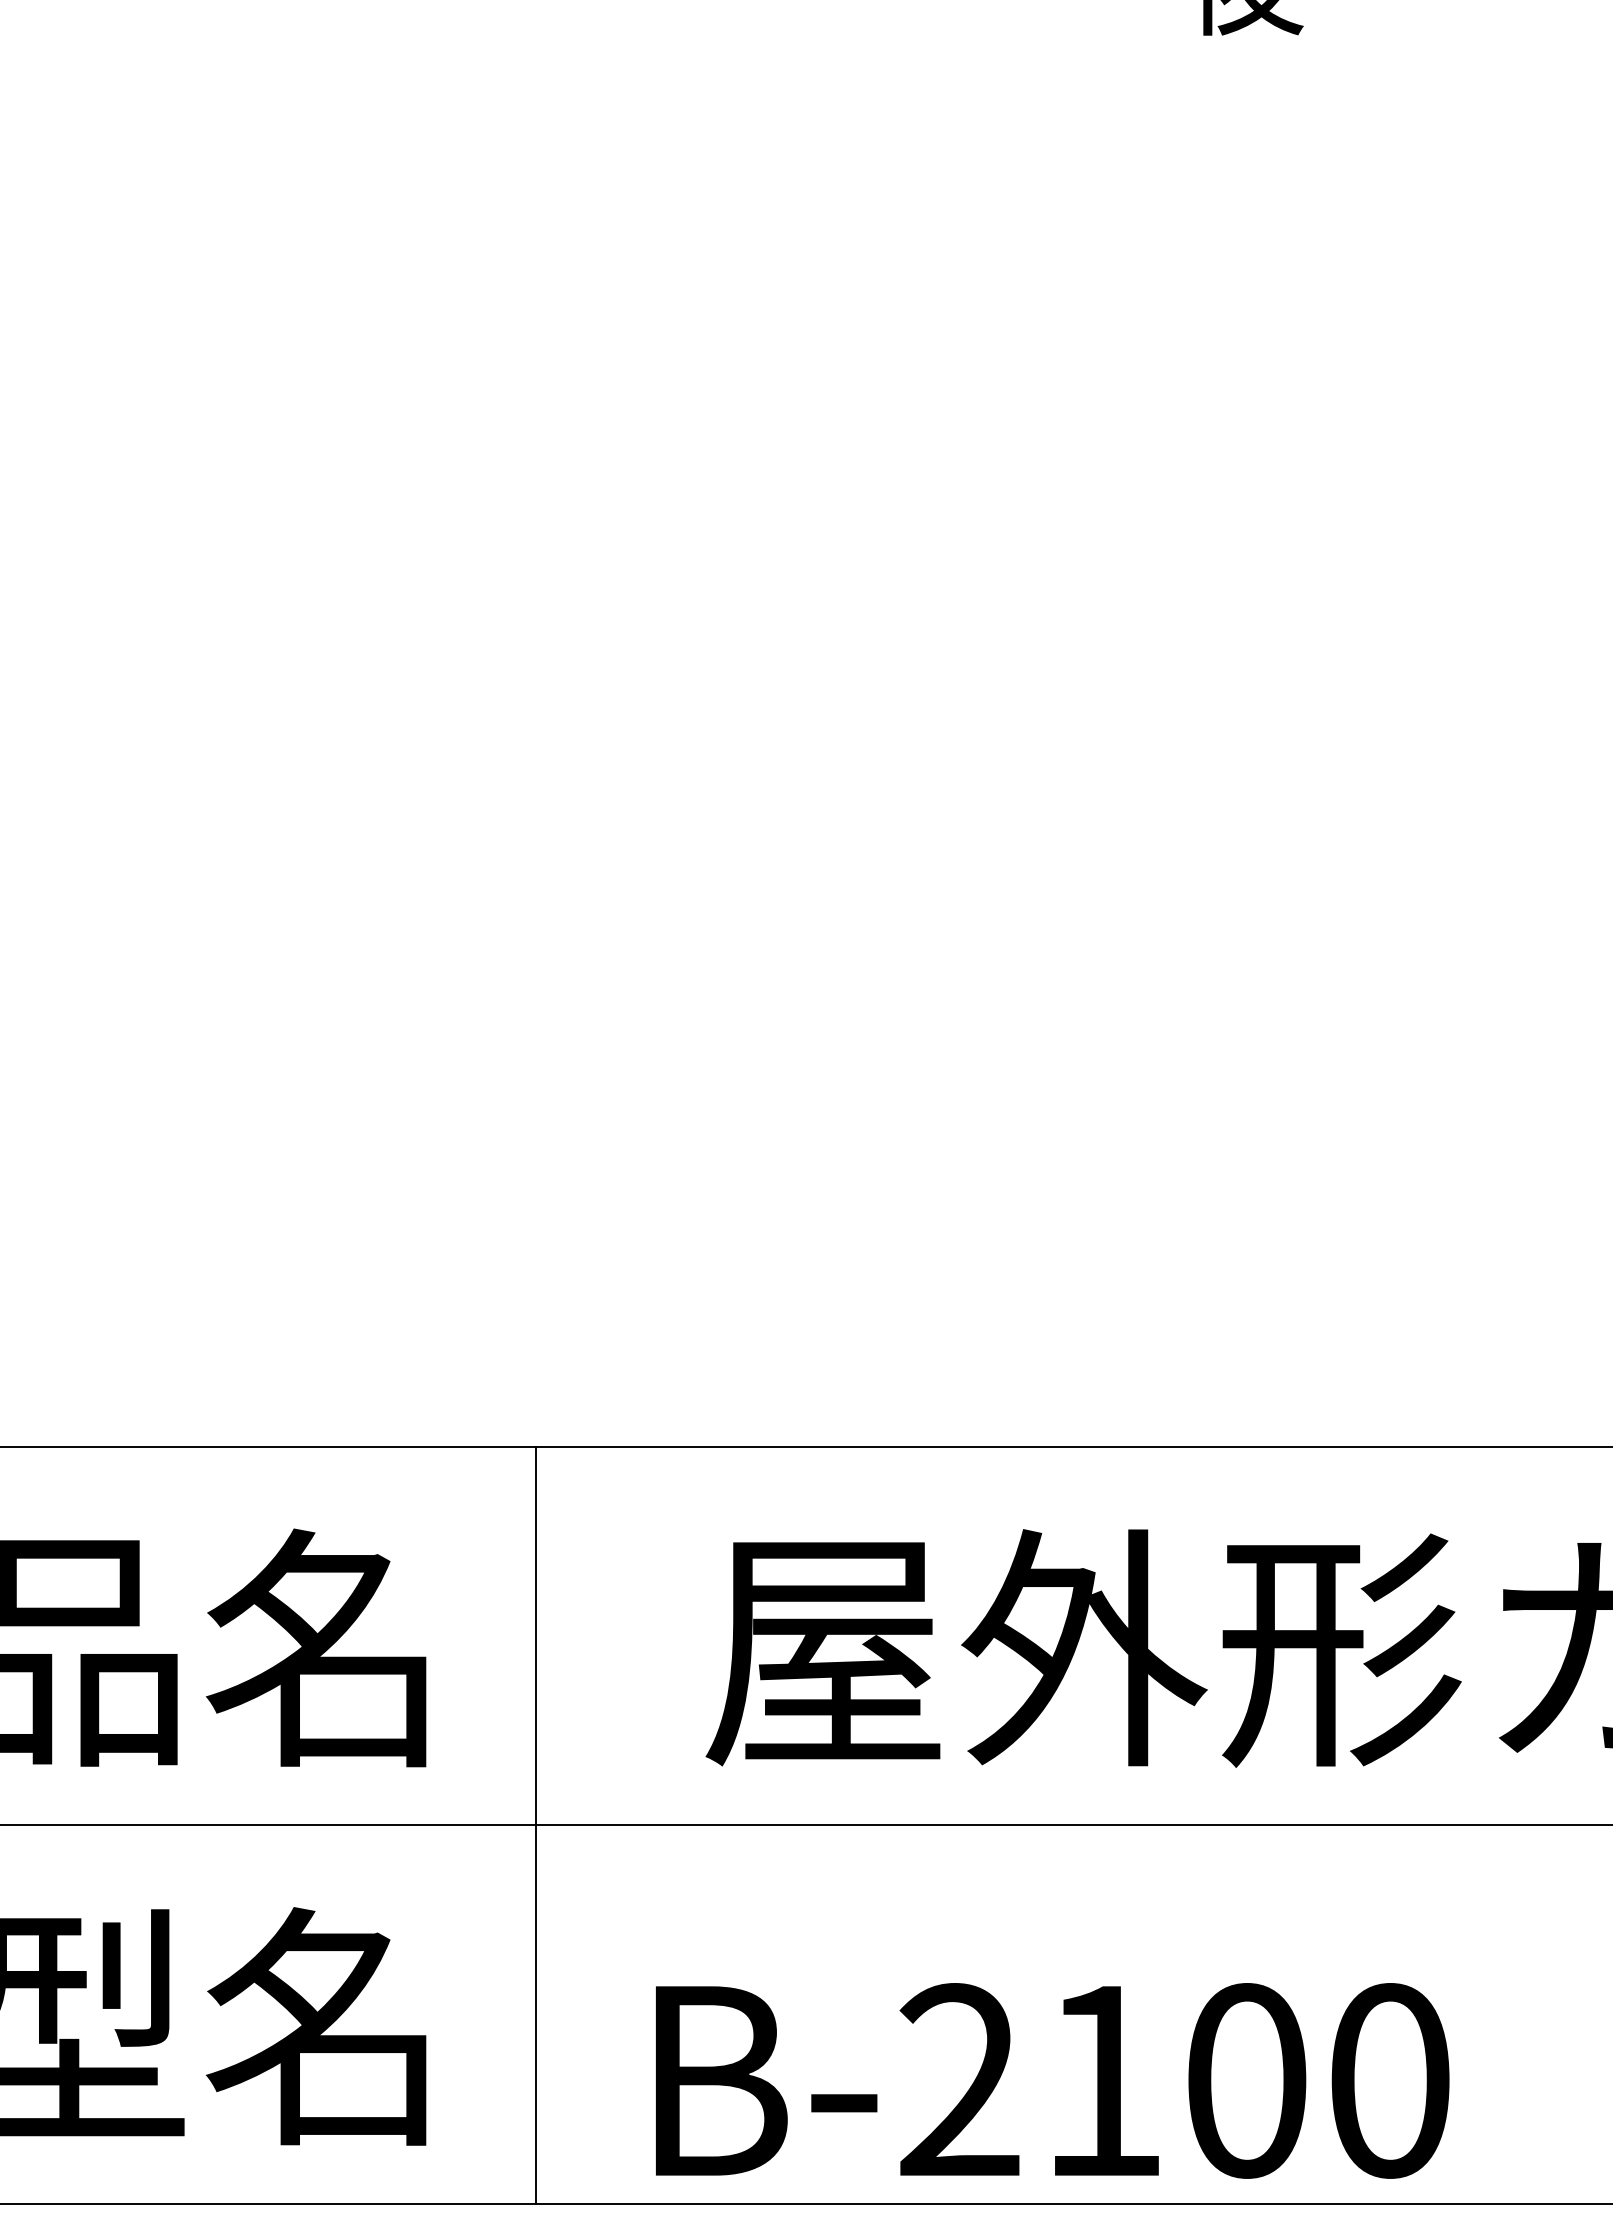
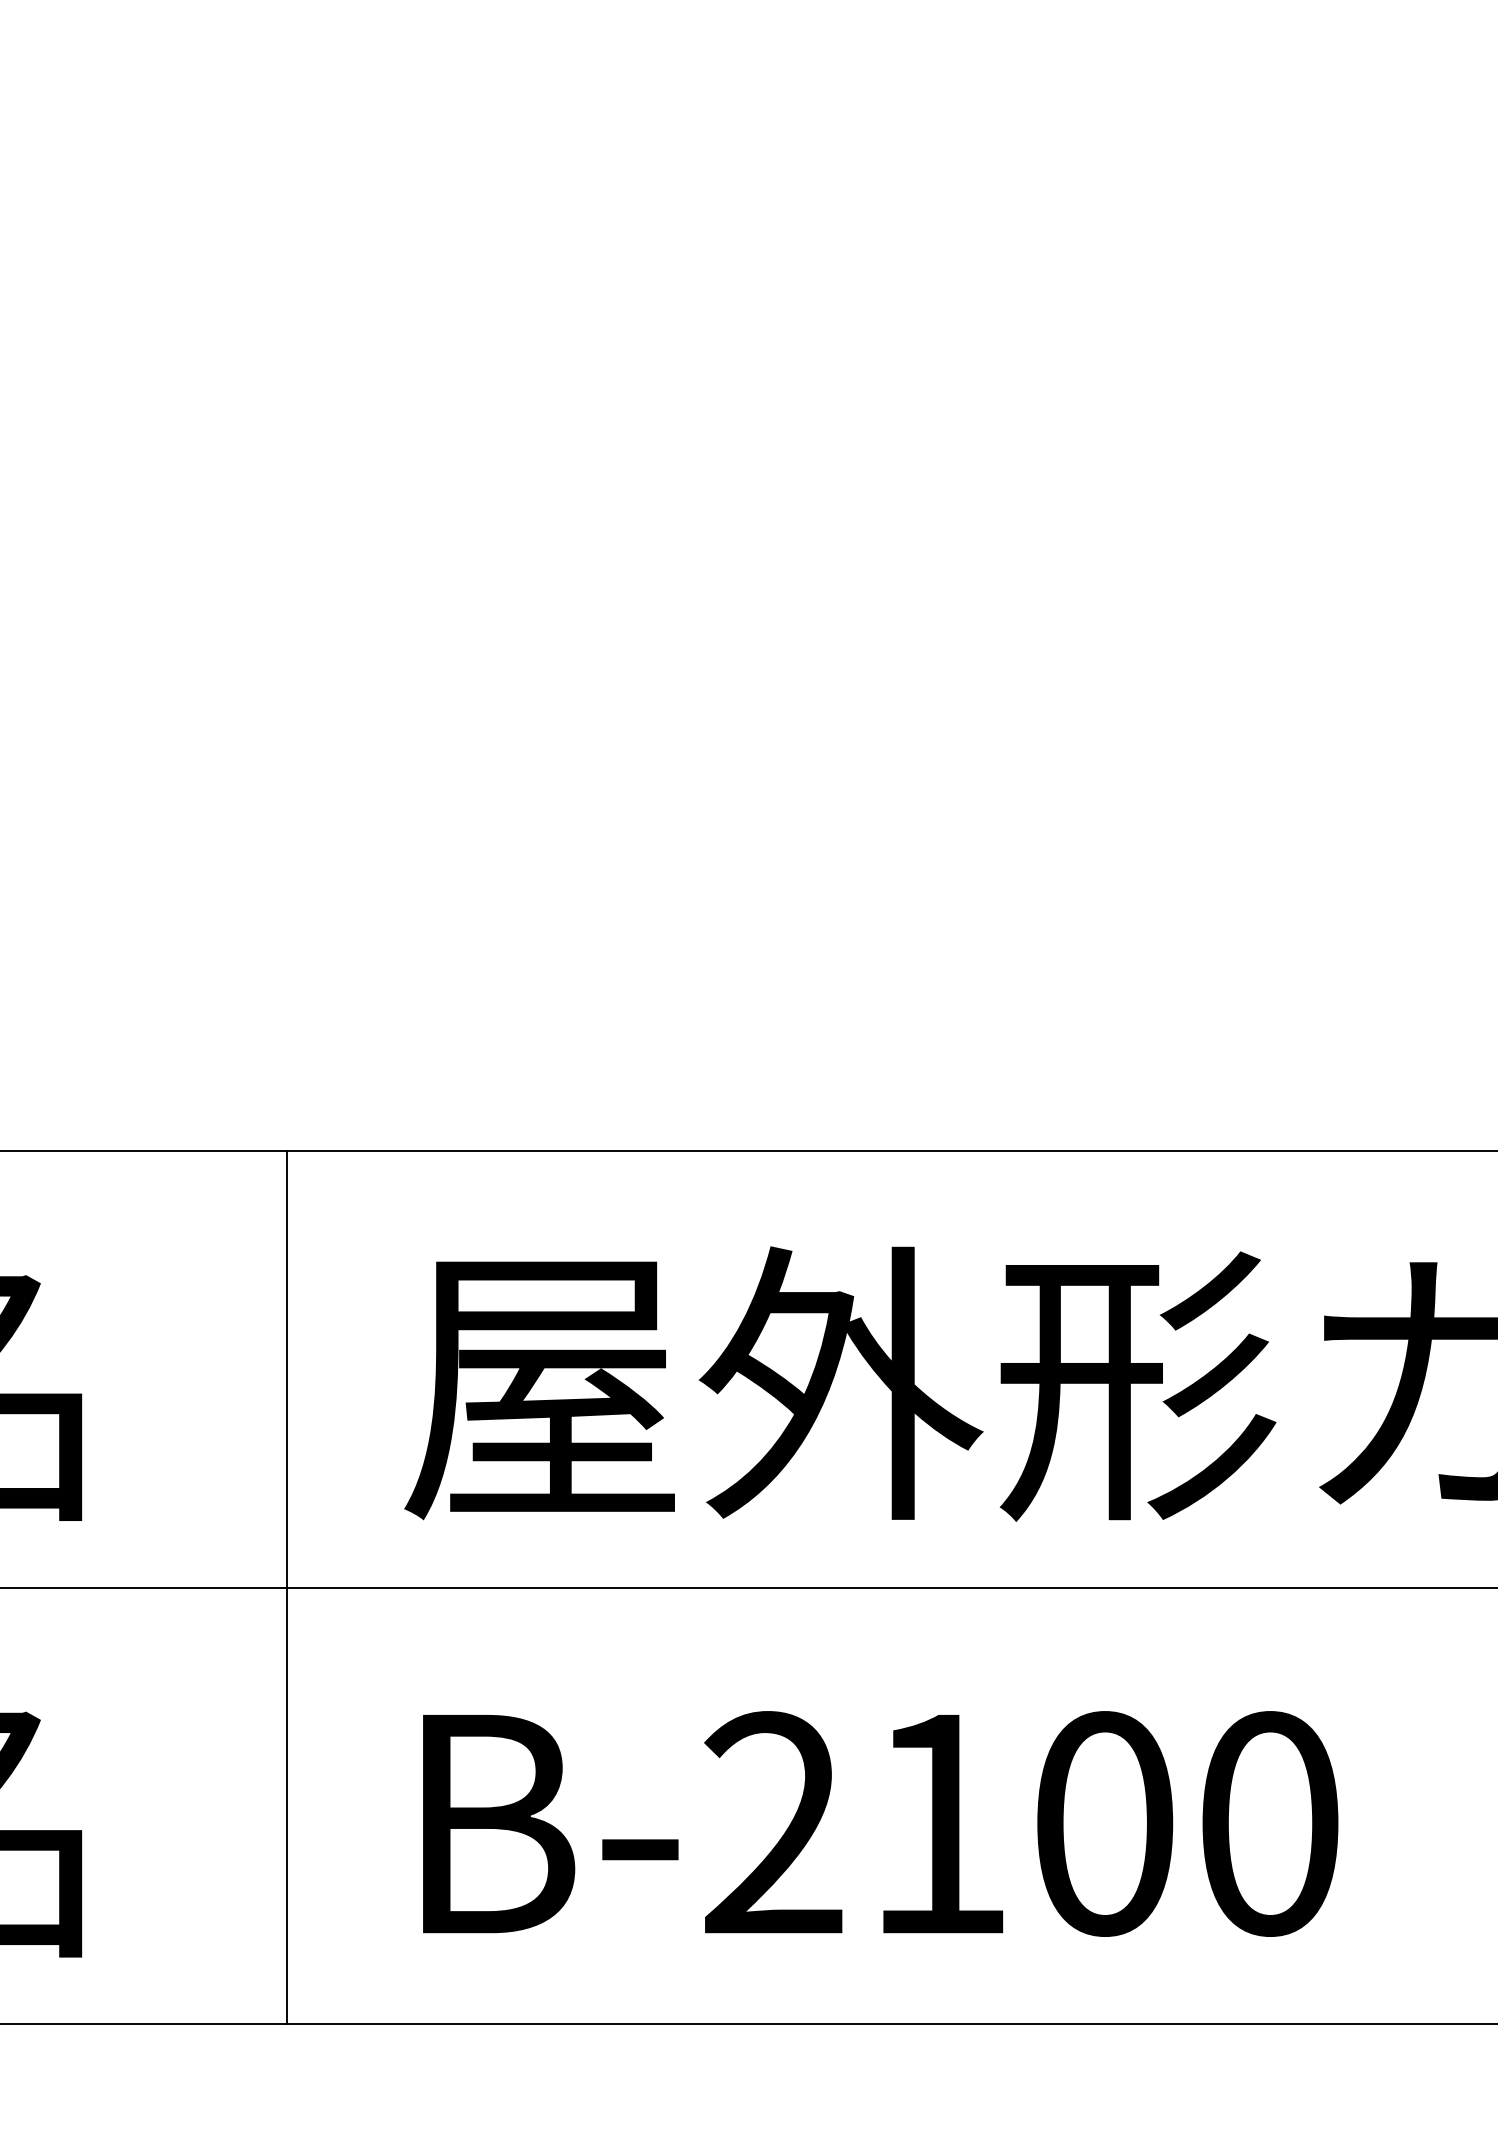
line: (536, 1824) -> (287, 1587), moved
text: (1052, 2080) -> (880, 1823), moved

